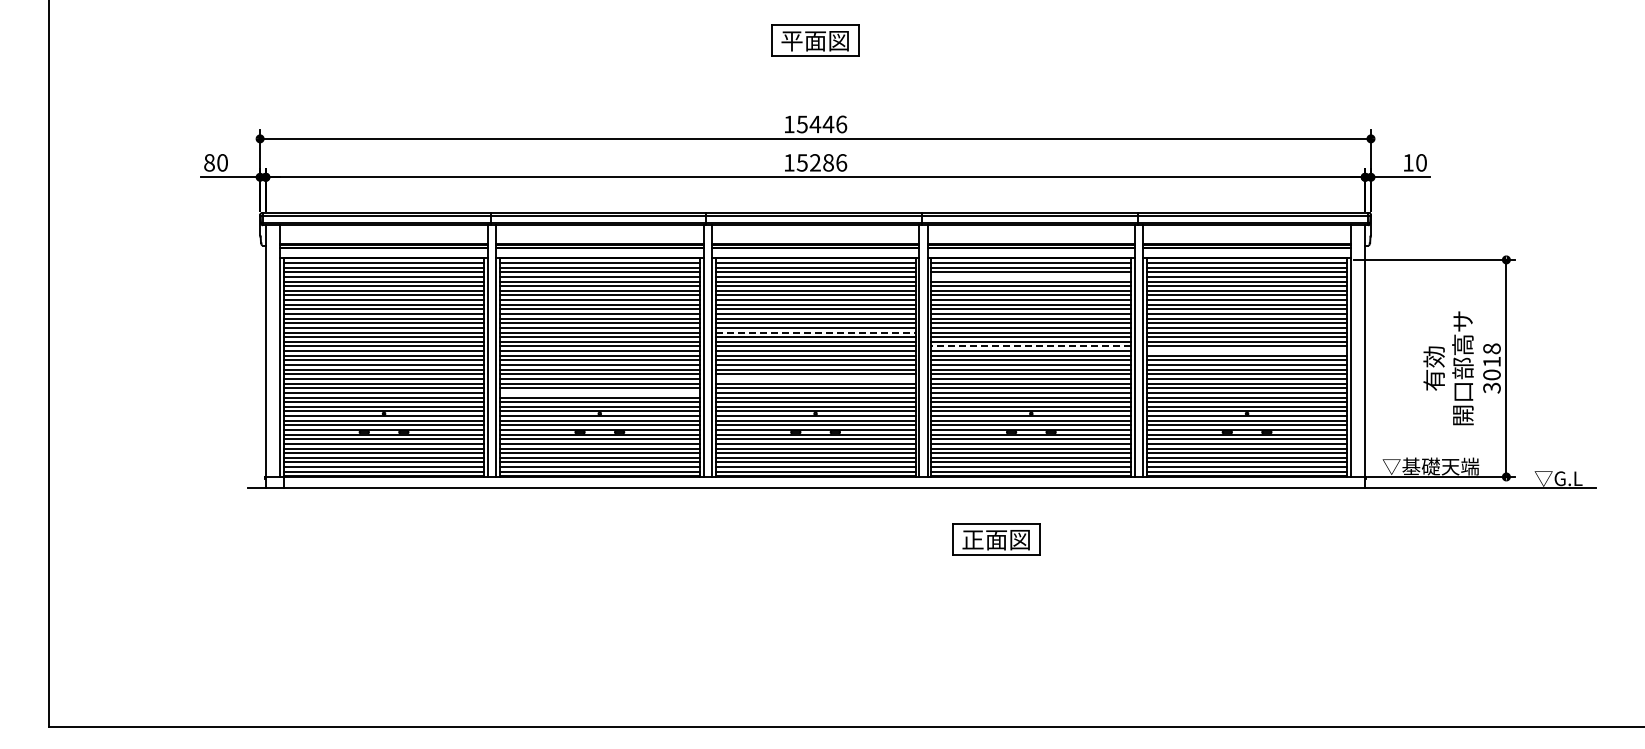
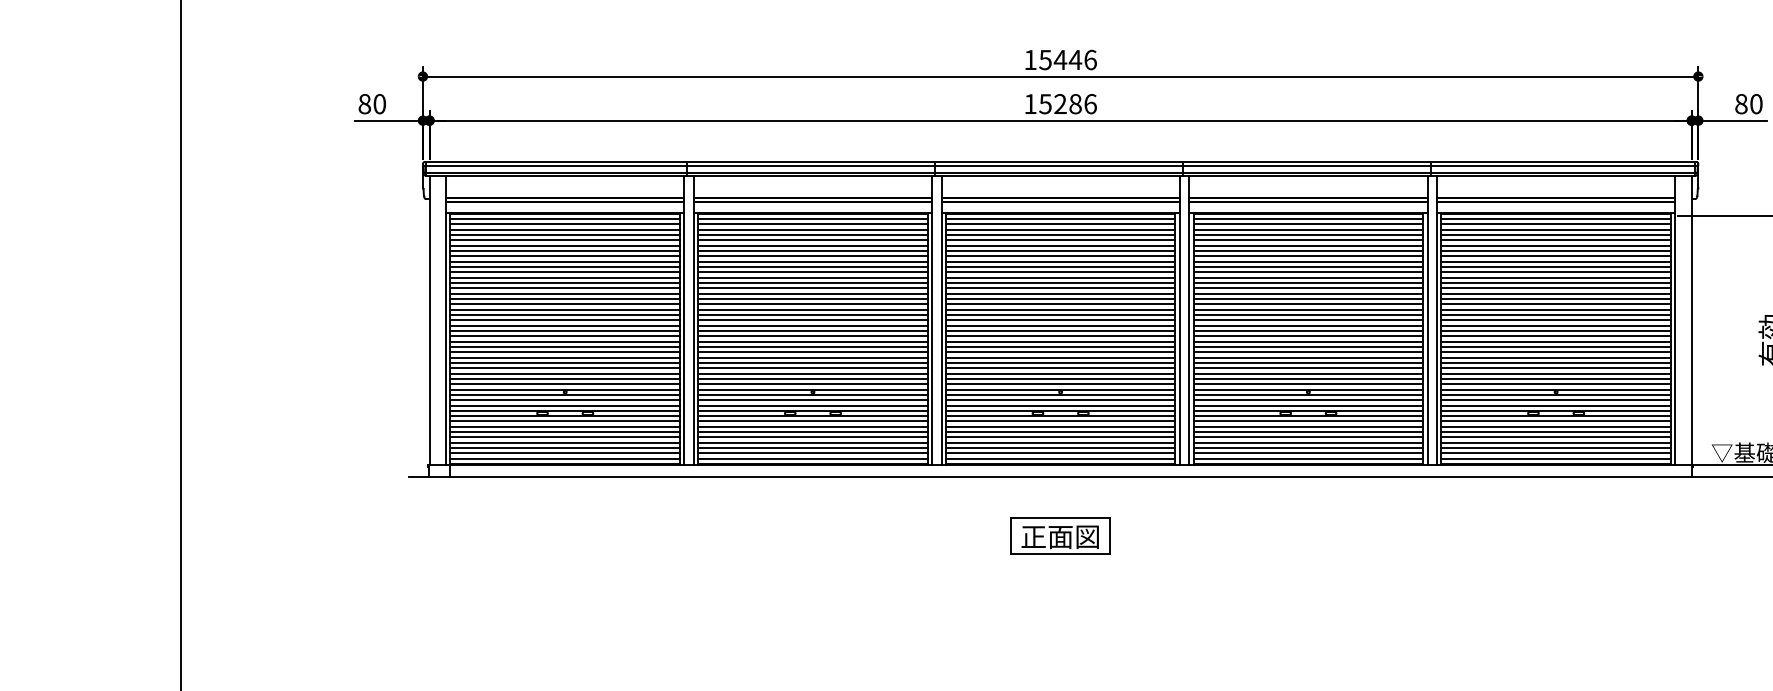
text: (1408, 162) -> (1741, 103), 10 -> 80
line: (1031, 276) -> (1308, 234), added
line: (815, 332) -> (1060, 298), dashed -> solid
line: (1031, 346) -> (1308, 314), dashed -> solid
line: (1247, 351) -> (1556, 320), added
line: (815, 378) -> (1060, 351), added
line: (599, 392) -> (812, 367), added
part: (996, 539) -> (1060, 536), moved

